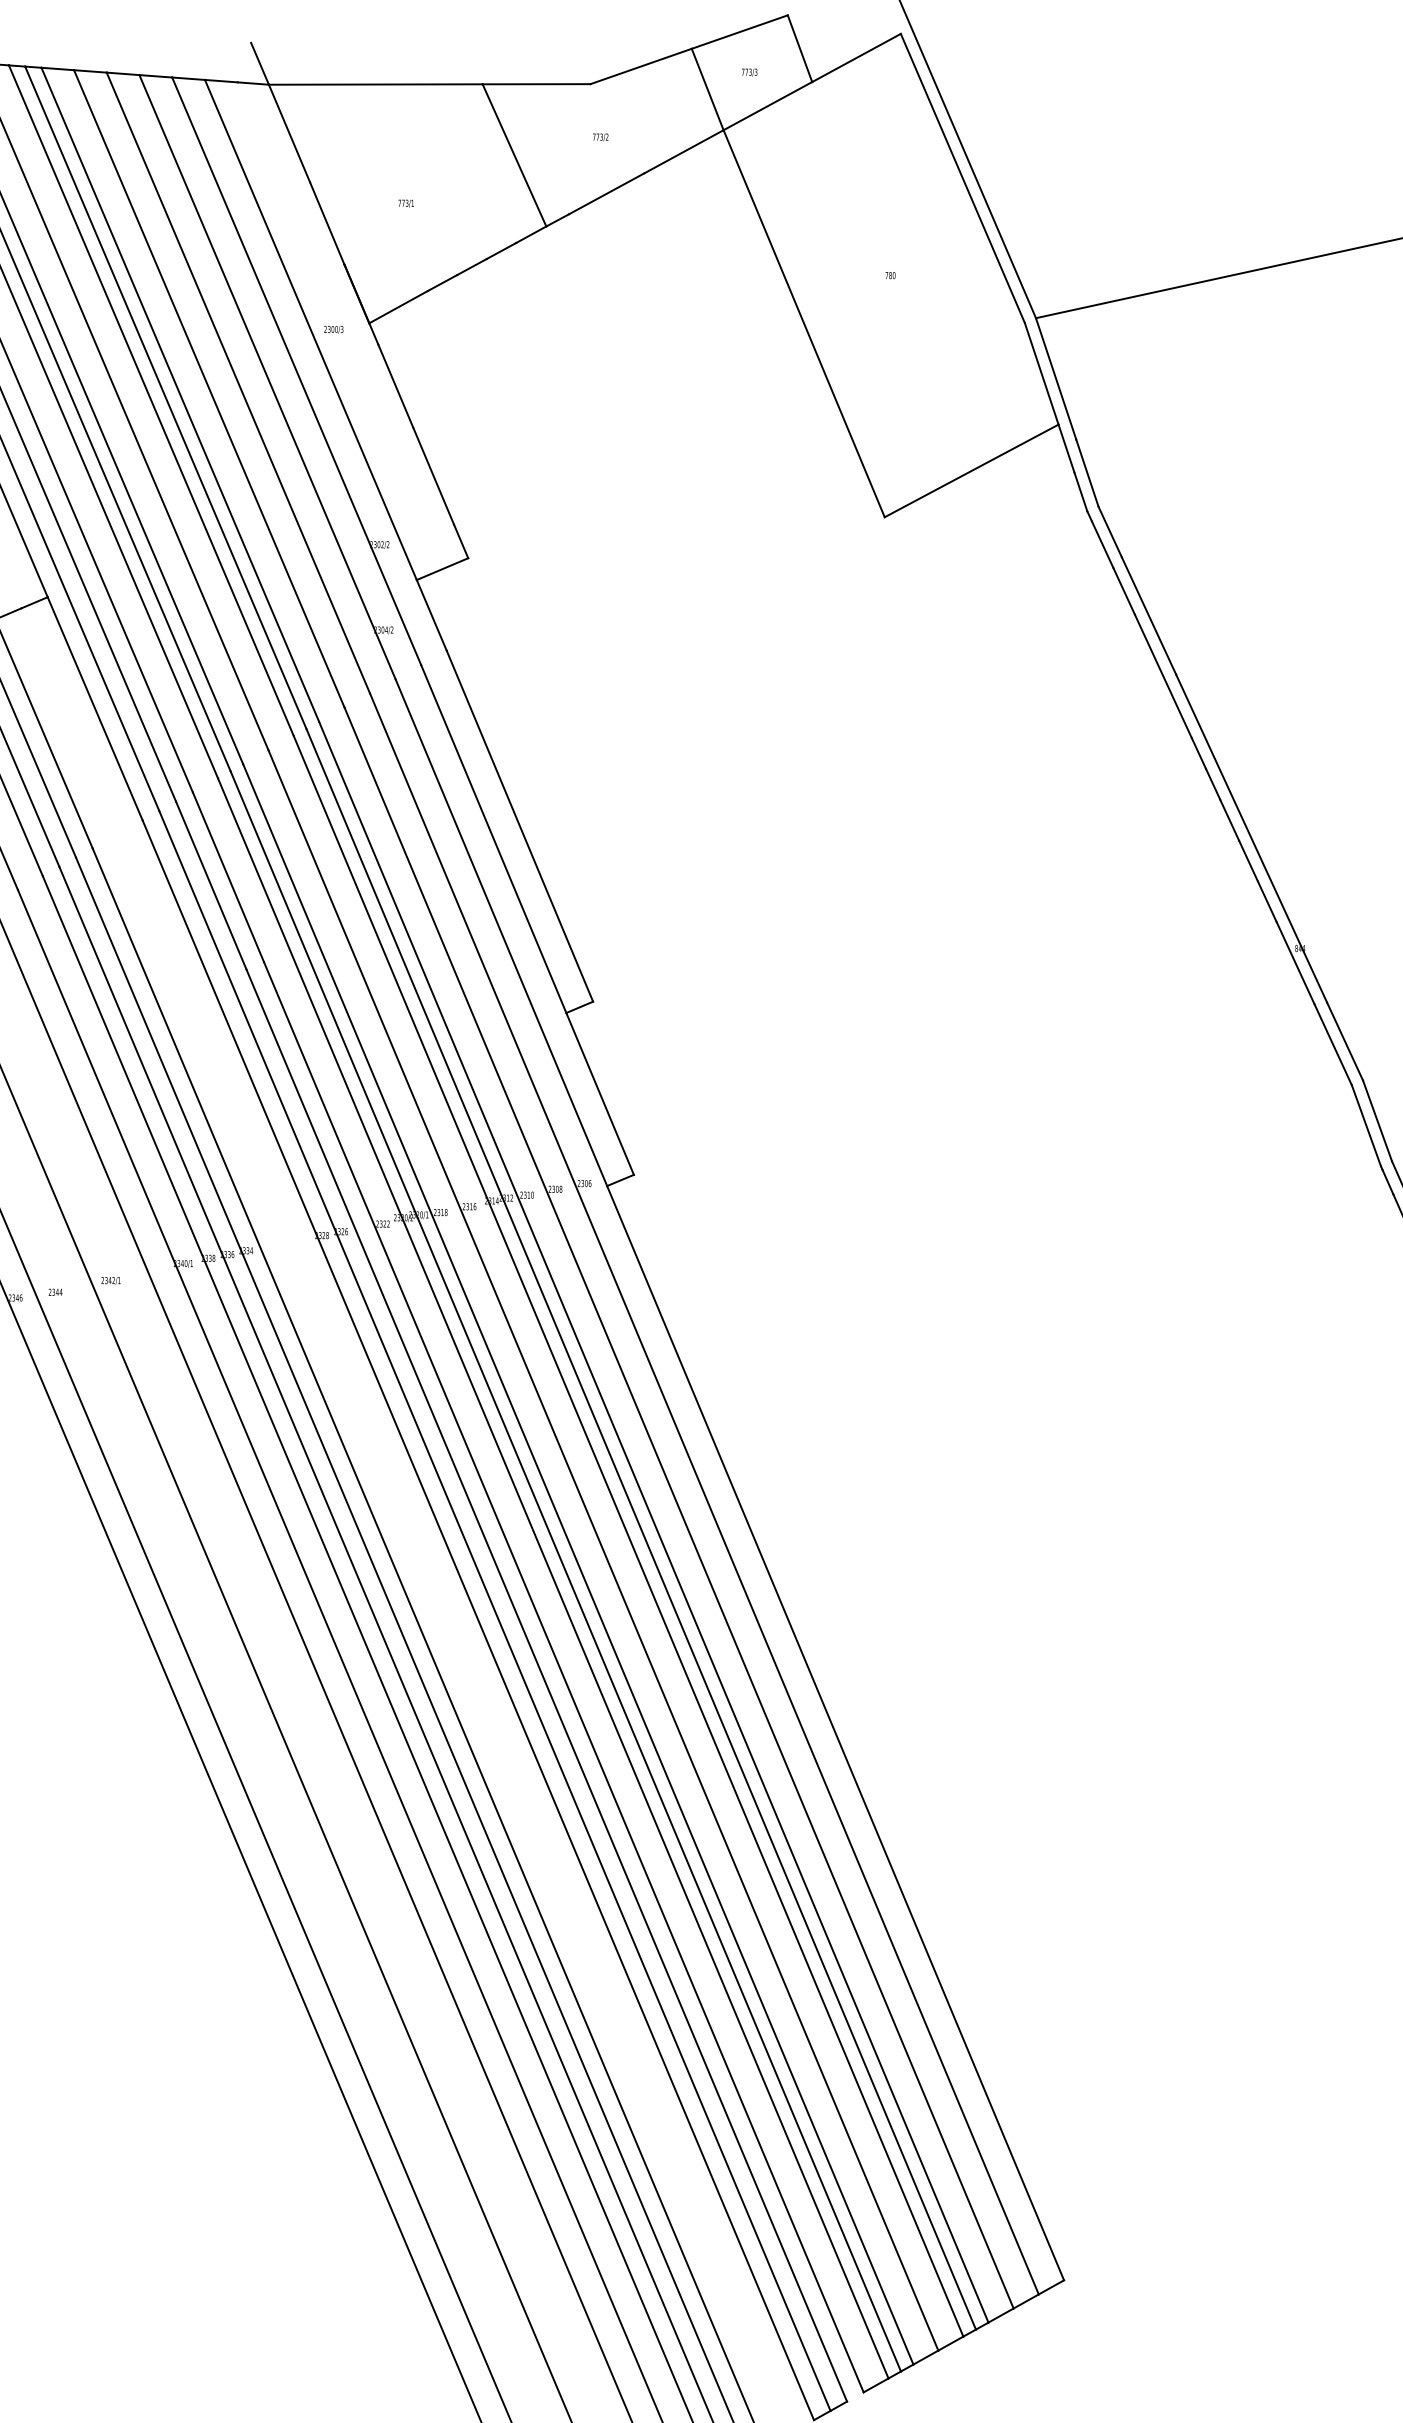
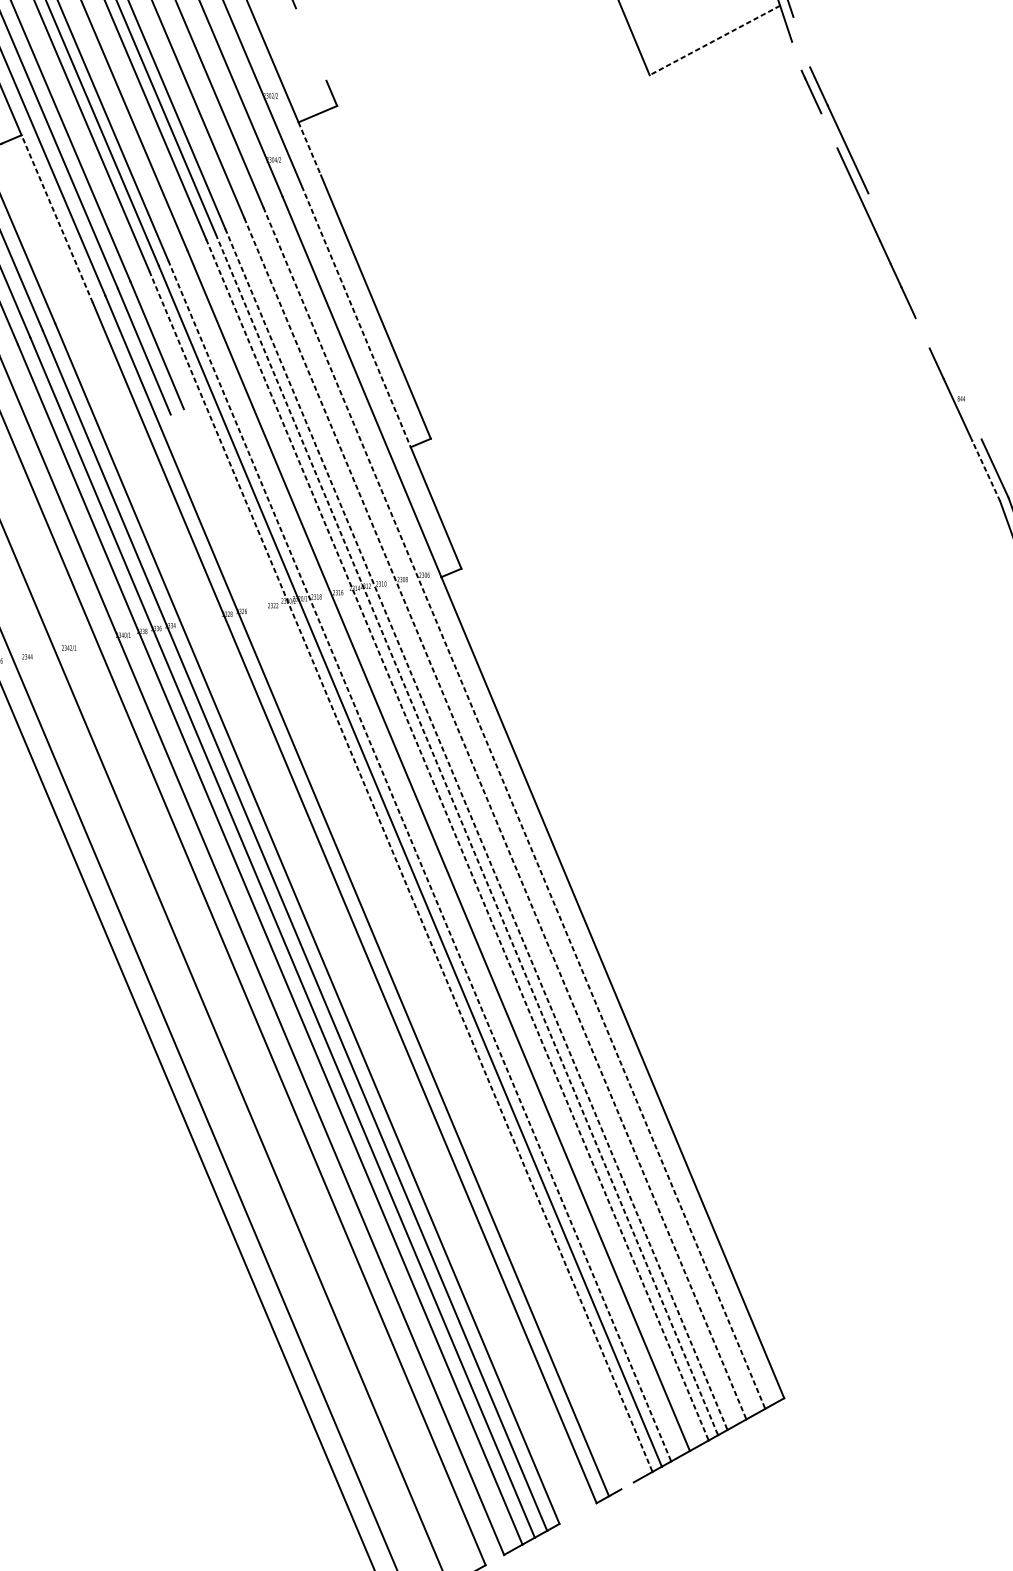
line: (971, 471) -> (714, 40), solid -> dashed
line: (1087, 472) -> (801, 41), removed
line: (433, 475) -> (311, 43), removed
line: (1080, 491) -> (796, 55), removed
line: (1123, 591) -> (828, 130), removed
line: (431, 615) -> (309, 148), solid -> dashed
line: (94, 708) -> (56, 218), solid -> dashed
line: (1251, 838) -> (924, 316), removed
line: (493, 839) -> (356, 317), solid -> dashed
line: (1248, 860) -> (922, 332), removed
line: (1333, 1044) -> (986, 470), solid -> dashed
line: (704, 1494) -> (514, 808), solid -> dashed
line: (679, 1508) -> (495, 819), solid -> dashed
line: (654, 1522) -> (476, 829), solid -> dashed
line: (641, 1529) -> (467, 834), solid -> dashed
line: (628, 1536) -> (457, 840), solid -> dashed
line: (578, 1564) -> (419, 861), solid -> dashed
line: (553, 1578) -> (401, 871), solid -> dashed
line: (563, 1677) -> (408, 945), removed
line: (546, 1685) -> (395, 951), removed

